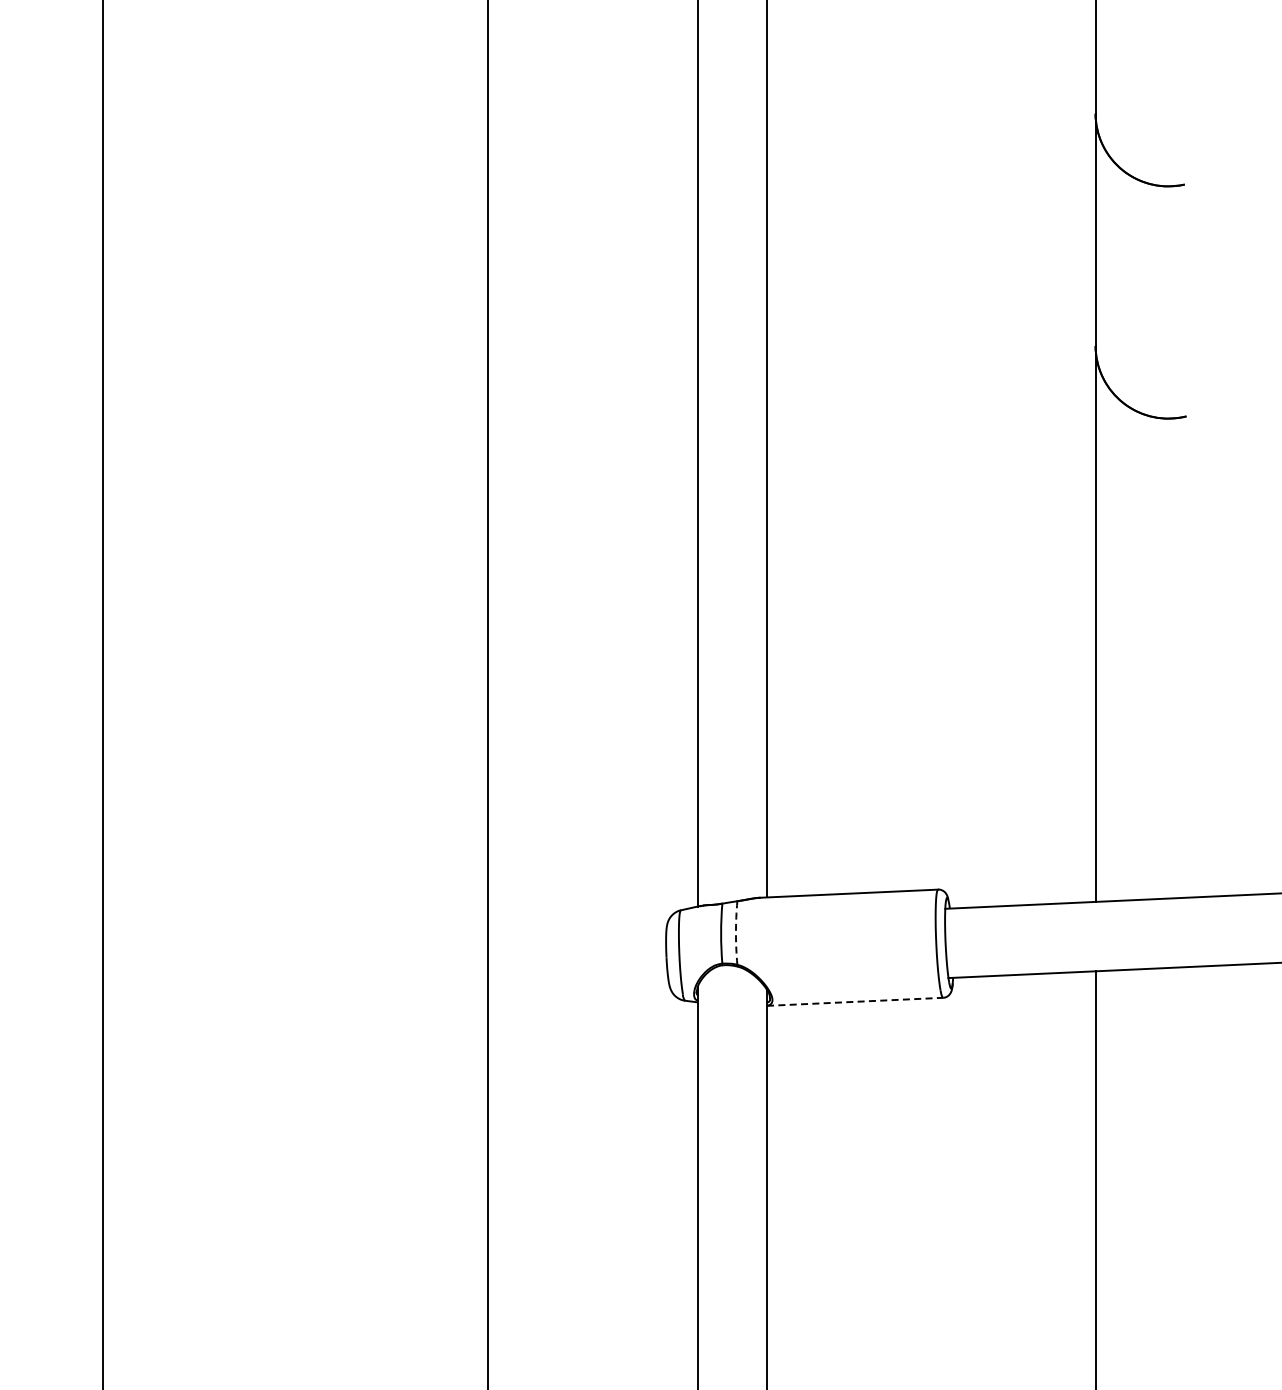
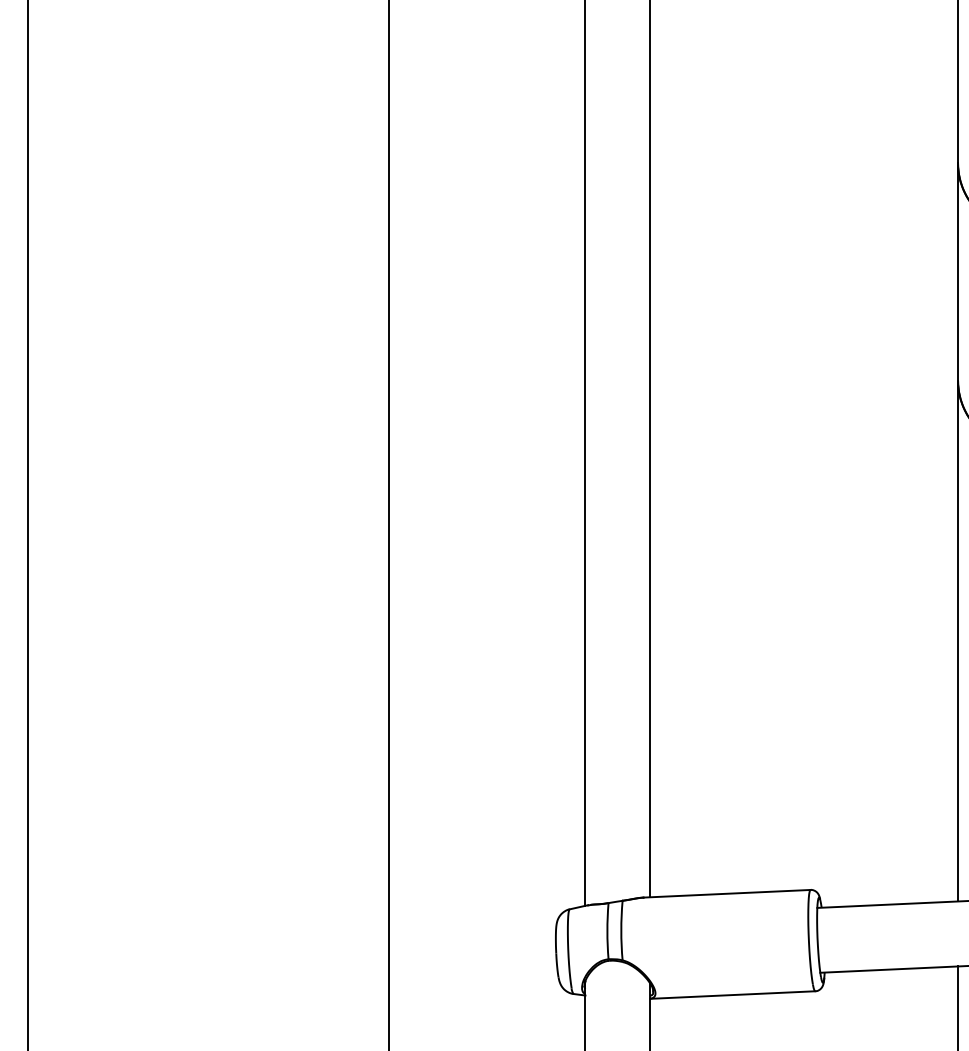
arc: (735, 933) -> (620, 931), dashed -> solid
line: (855, 1001) -> (733, 994), dashed -> solid

